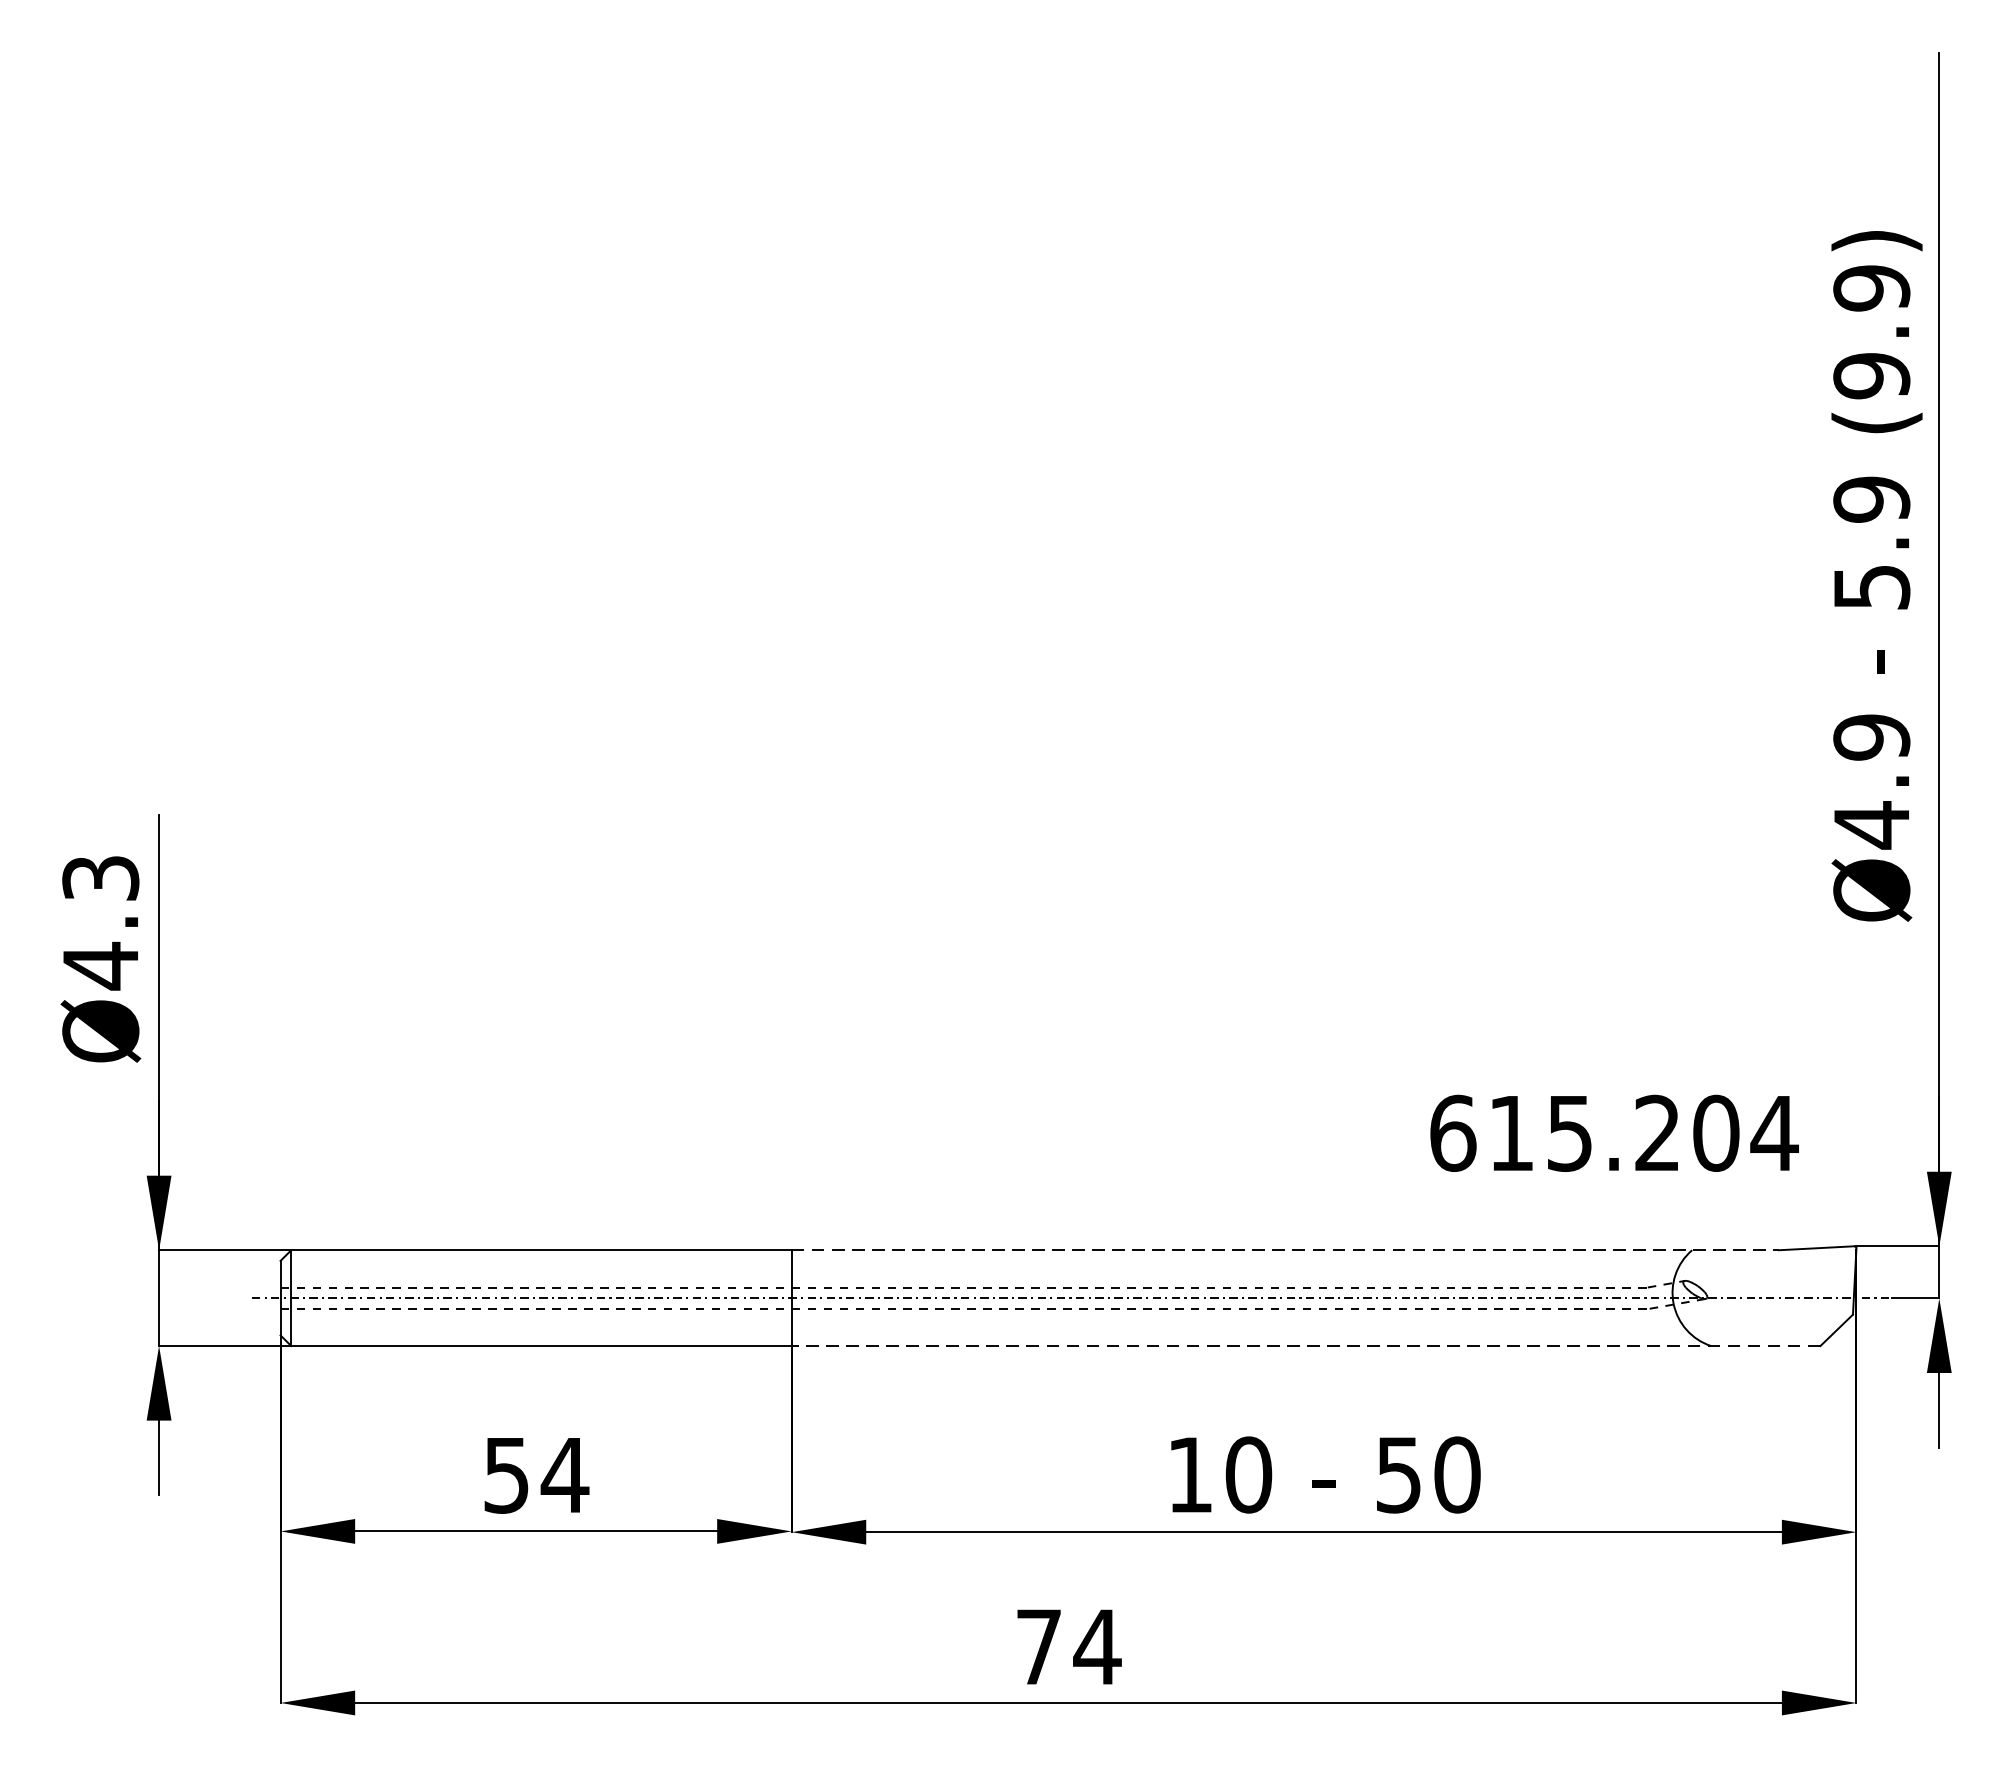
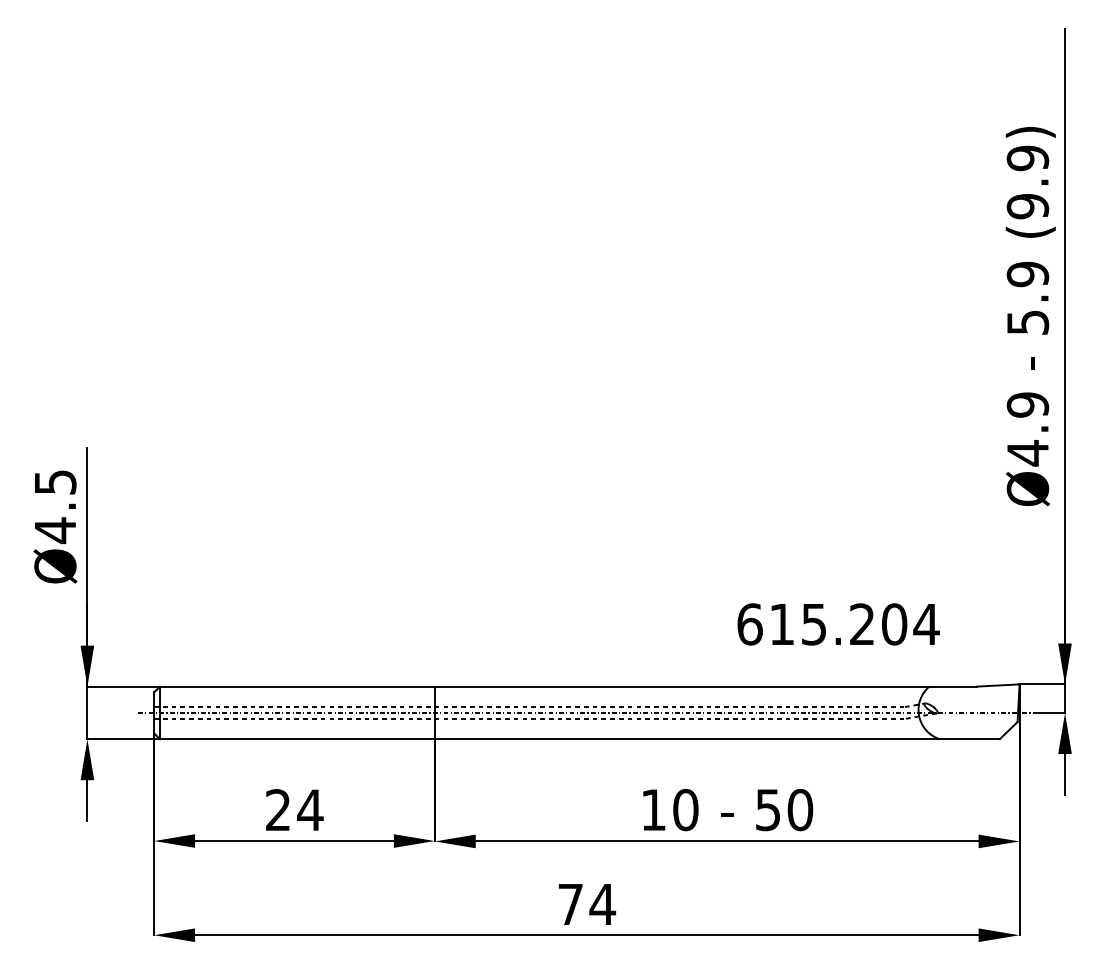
text: (99, 876) -> (54, 481), Ø4.3 -> Ø4.5
text: (1614, 1133) -> (838, 624), moved
line: (1286, 1250) -> (706, 686), dashed -> solid
line: (1304, 1346) -> (716, 739), dashed -> solid
text: (505, 1475) -> (277, 810), 54 -> 24

